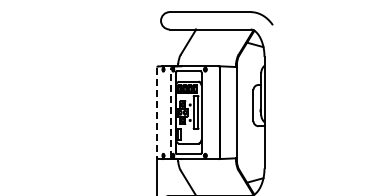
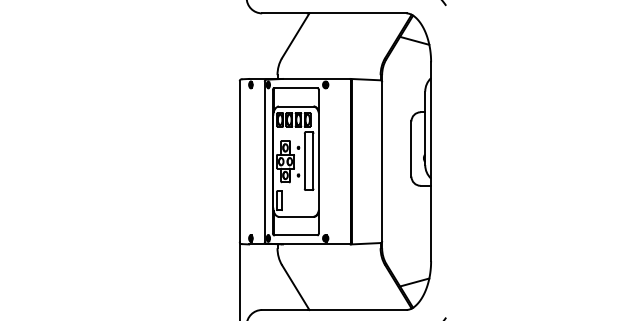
line: (171, 112) -> (265, 161), dashed -> solid
line: (157, 113) -> (240, 163), dashed -> solid

